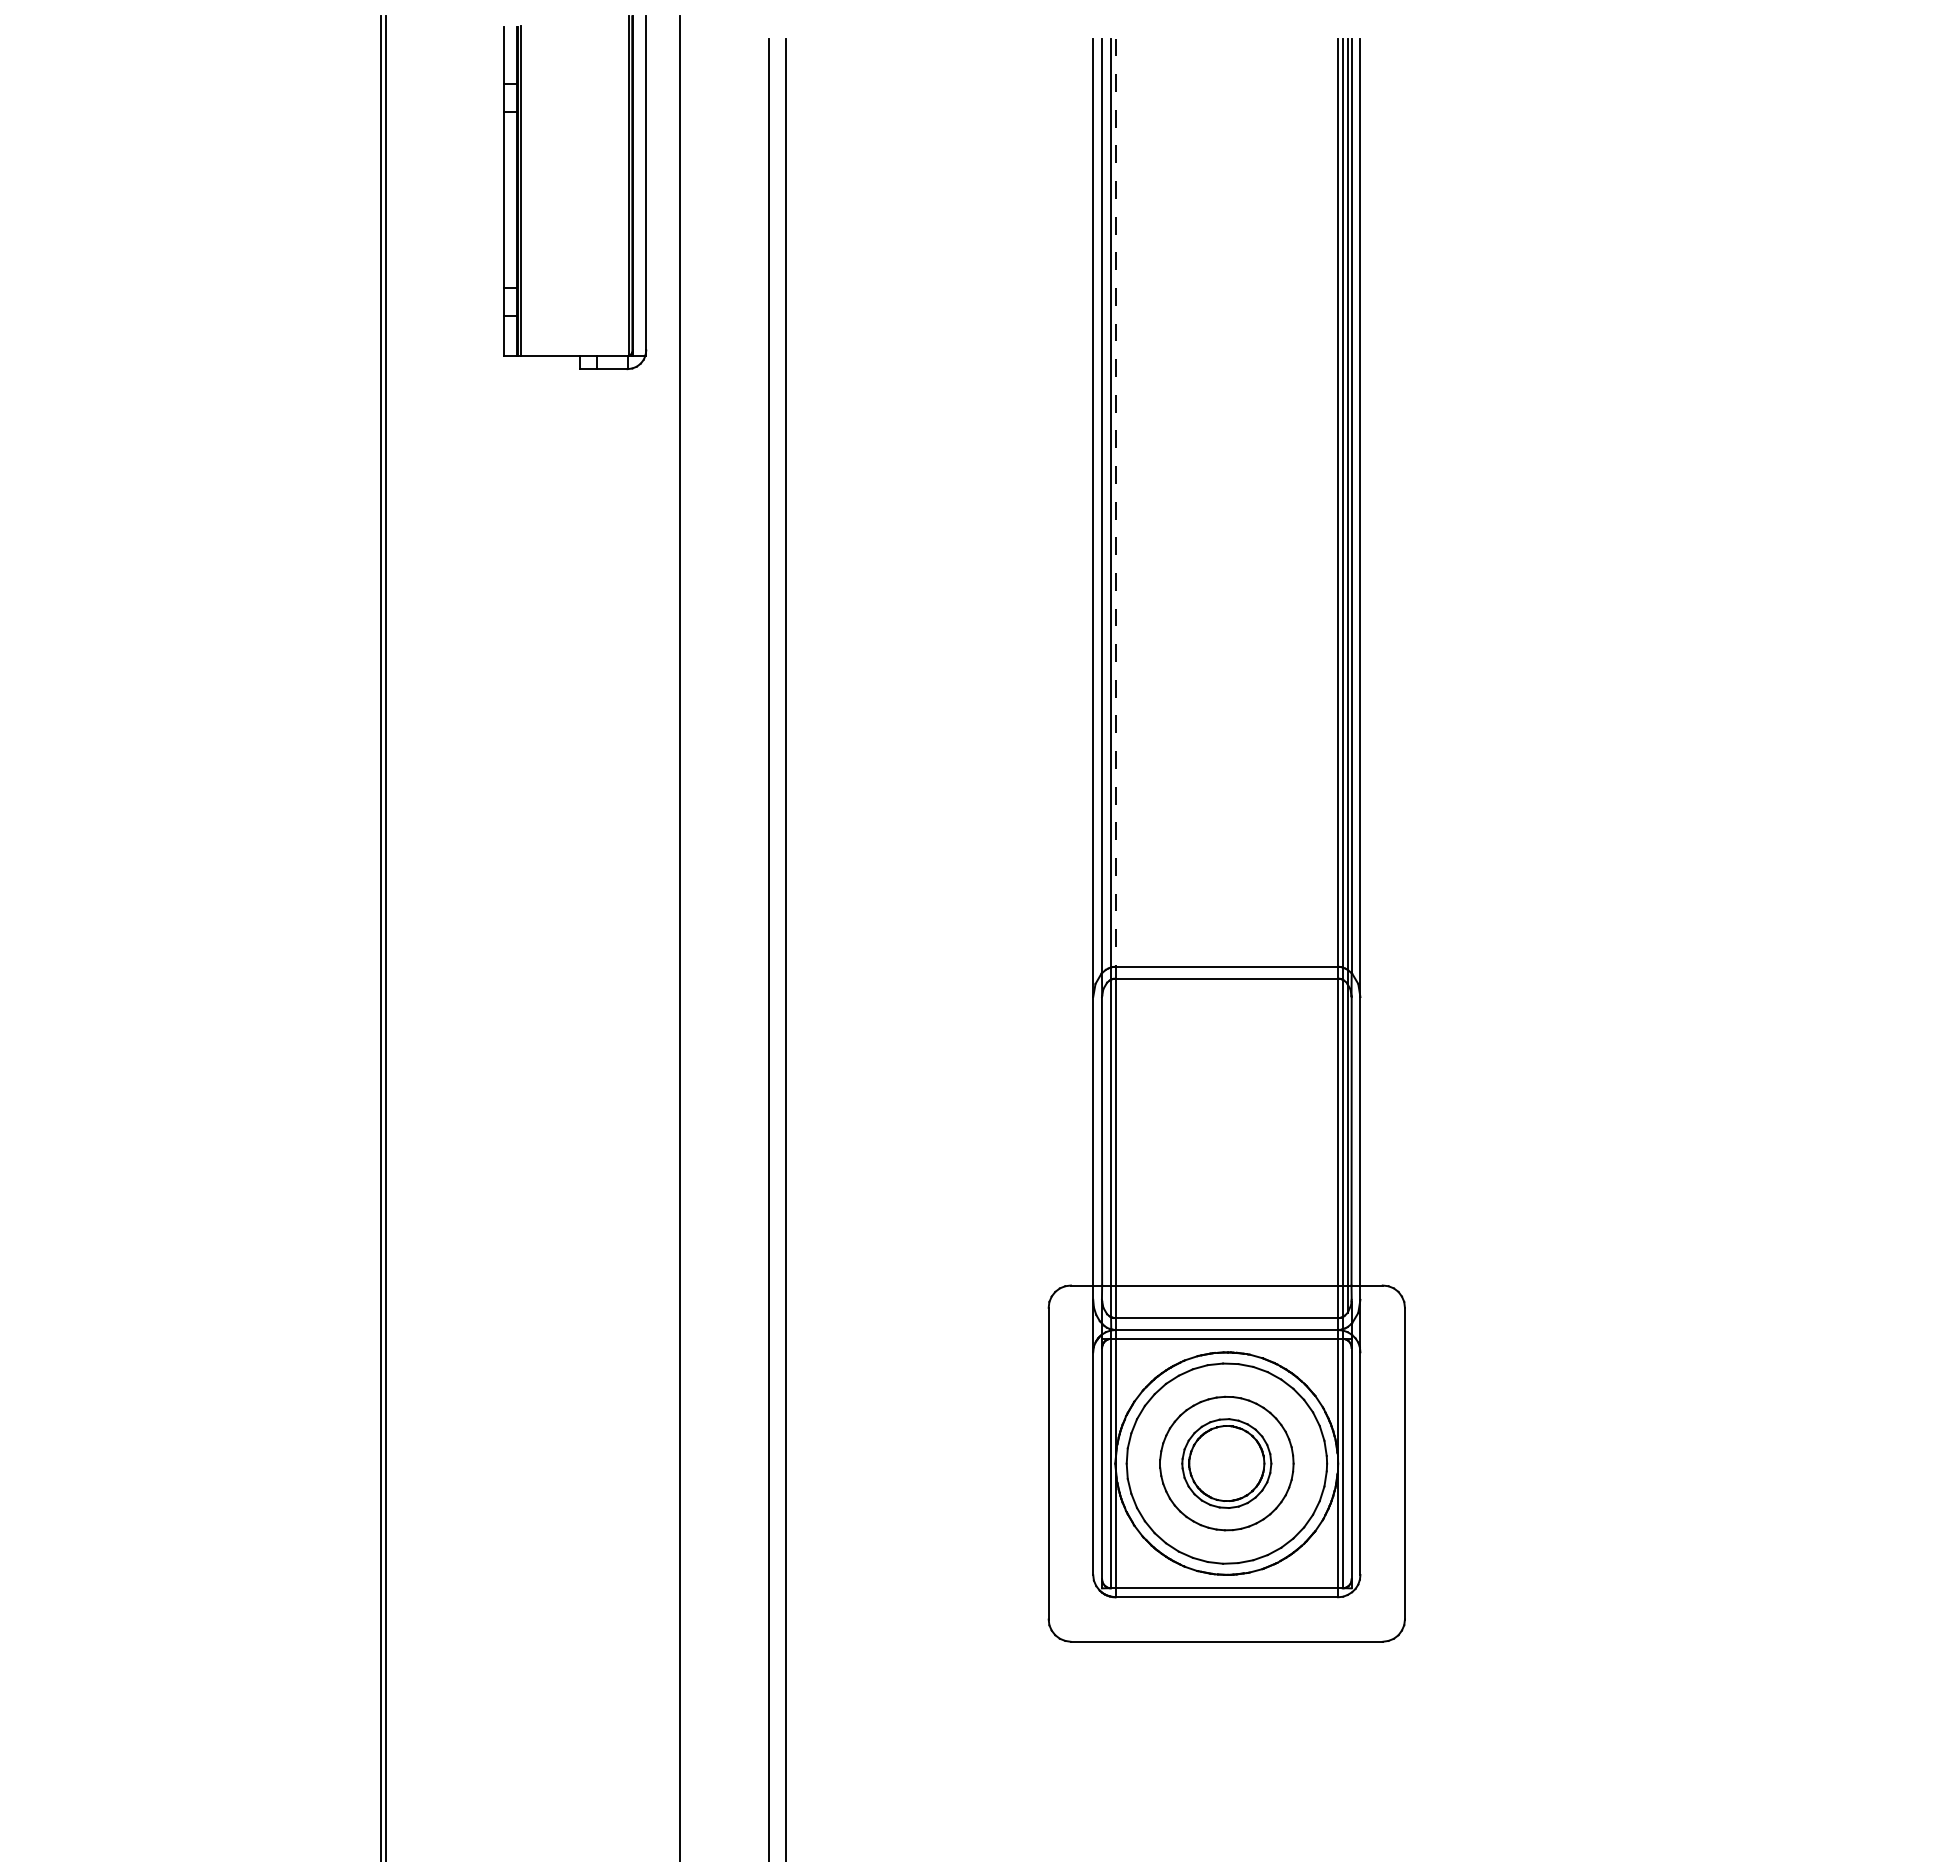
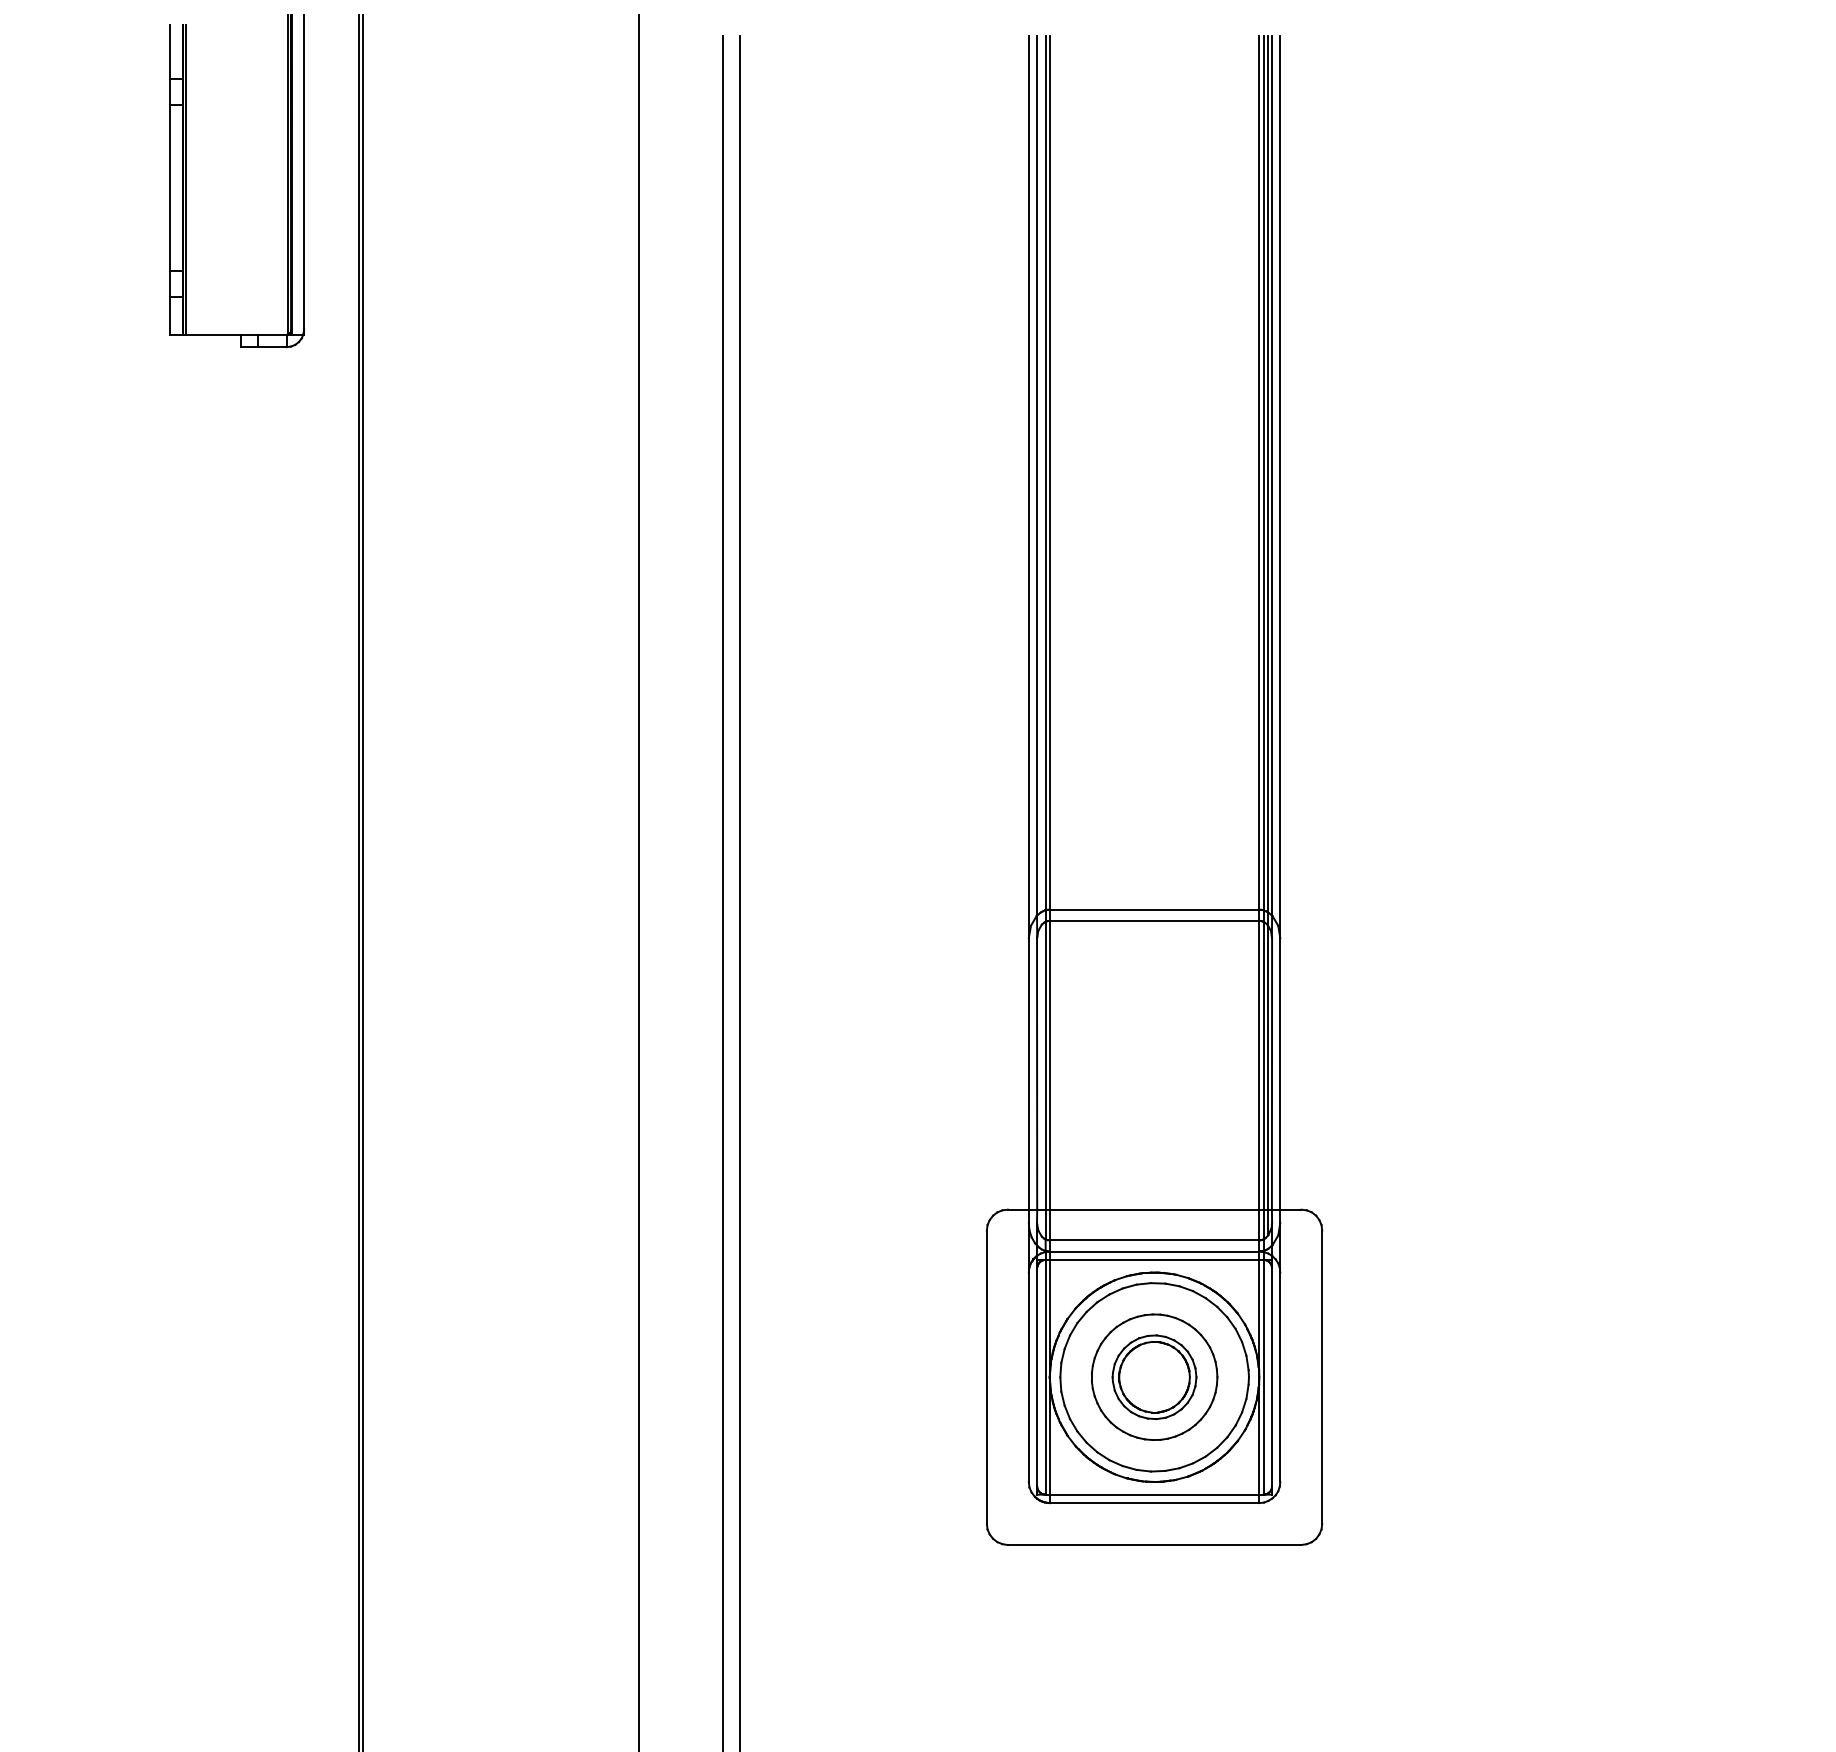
part: (628, 192) -> (287, 180), moved
line: (1115, 503) -> (1049, 473), dashed -> solid

